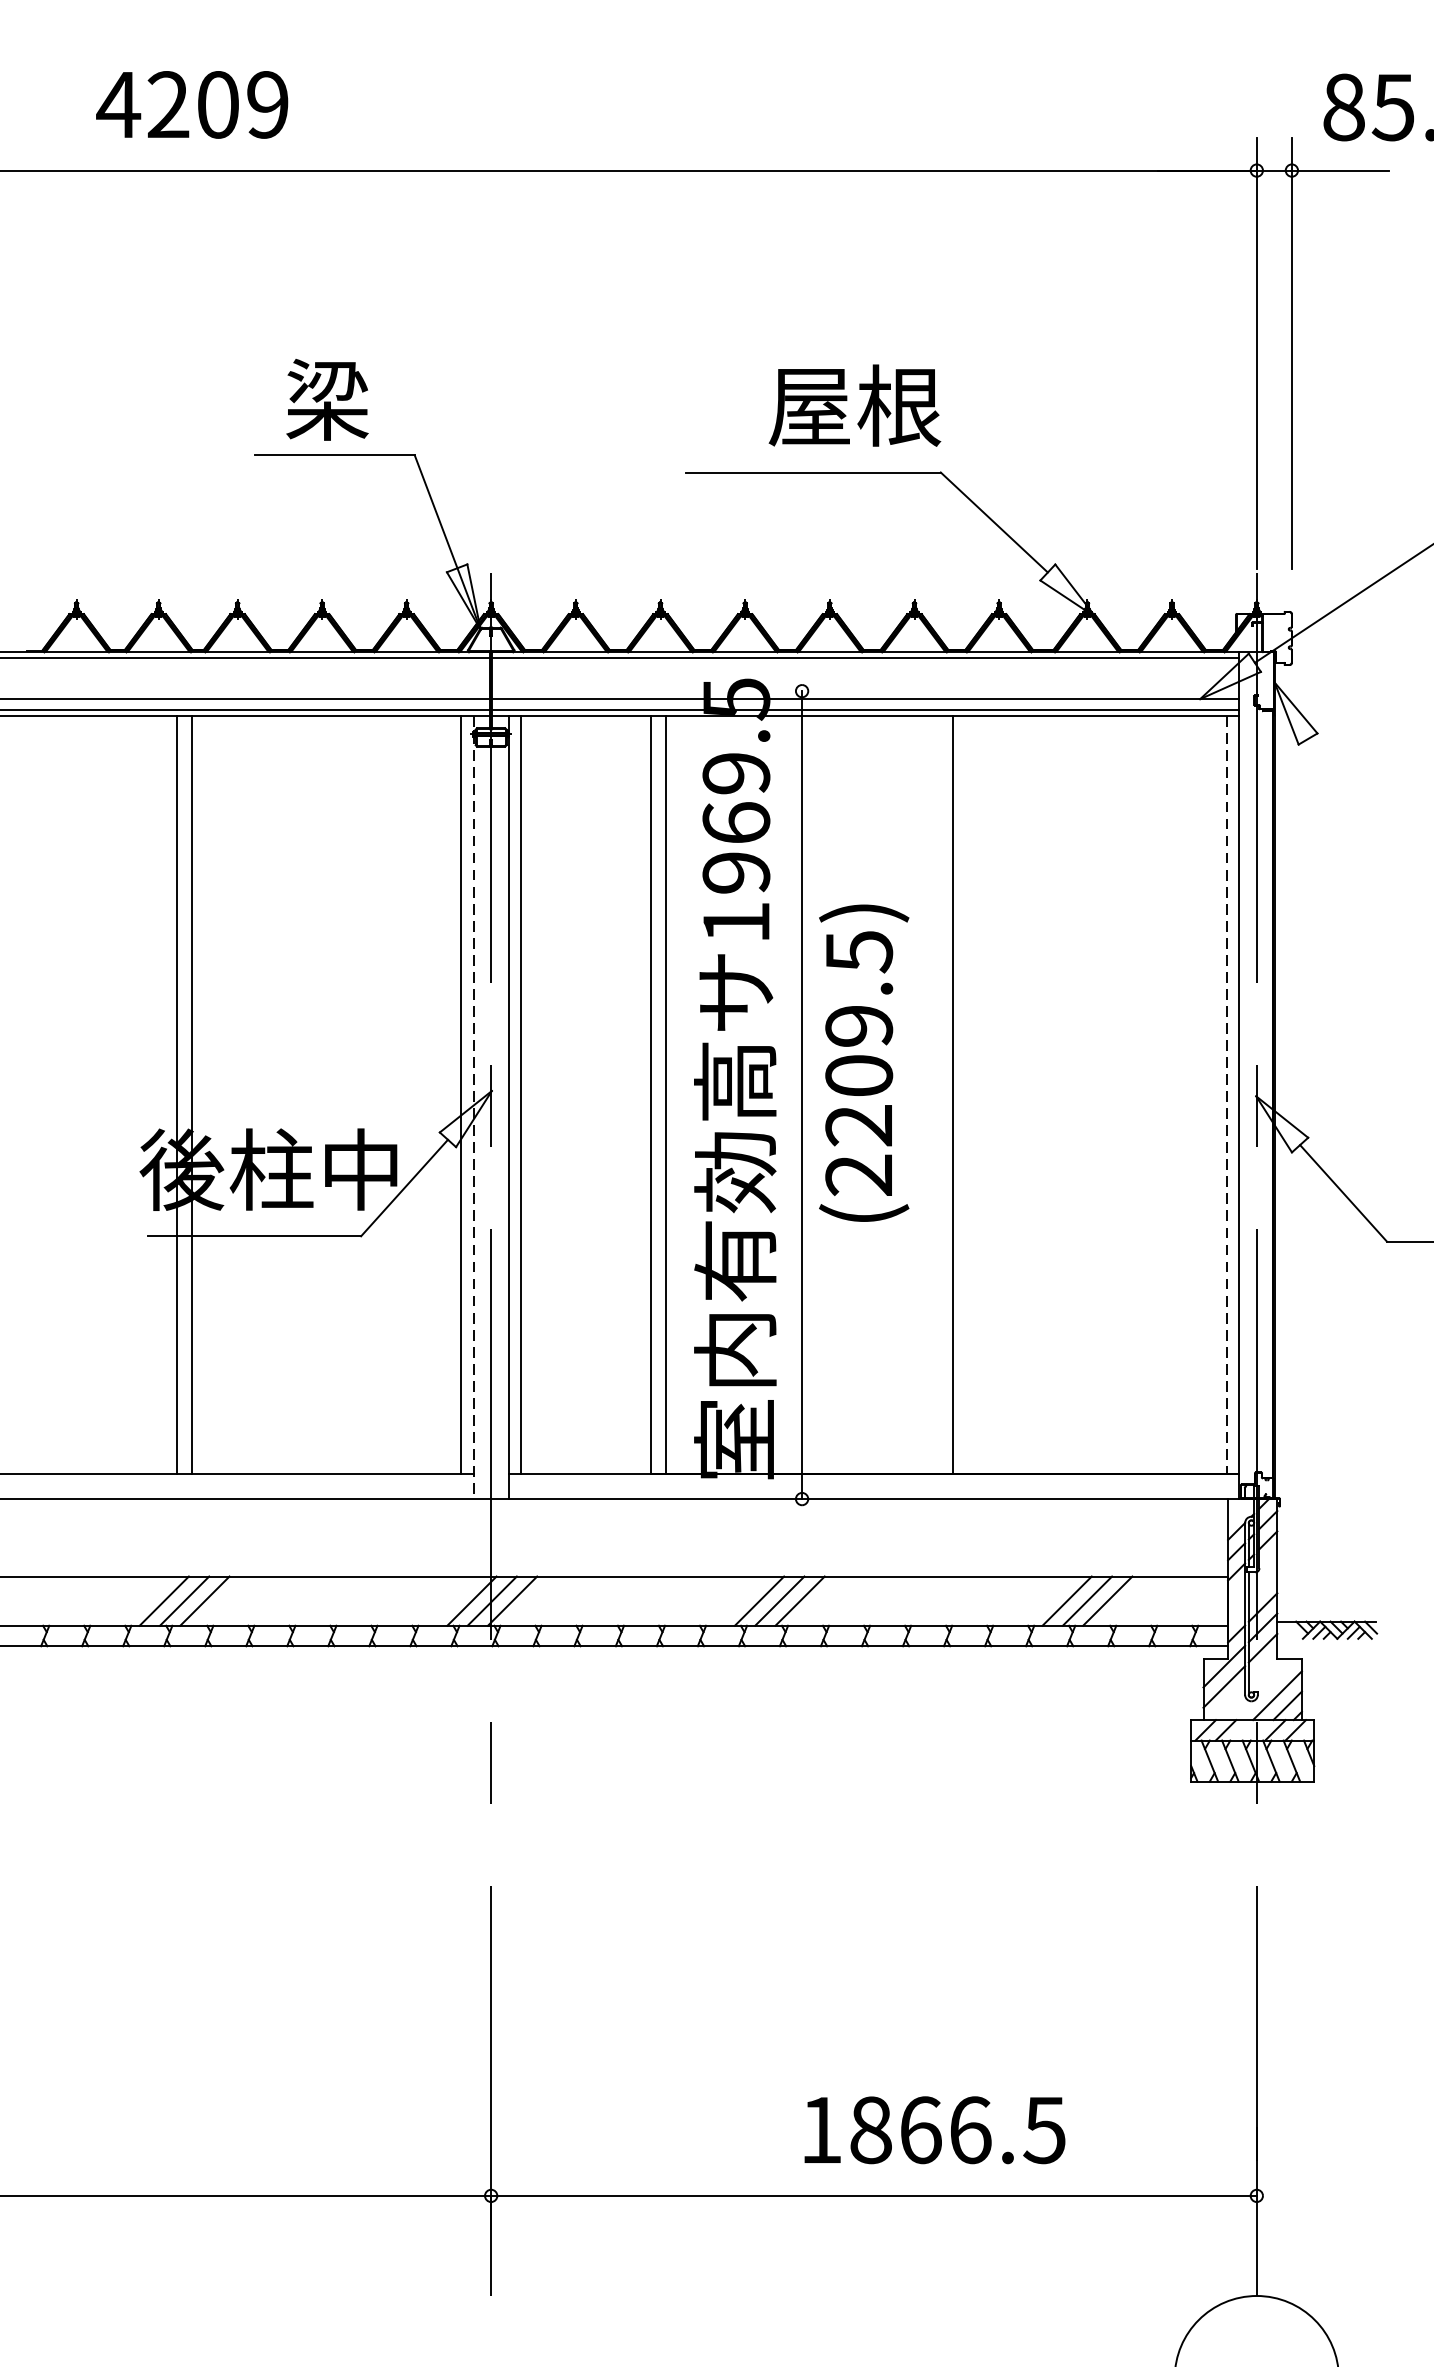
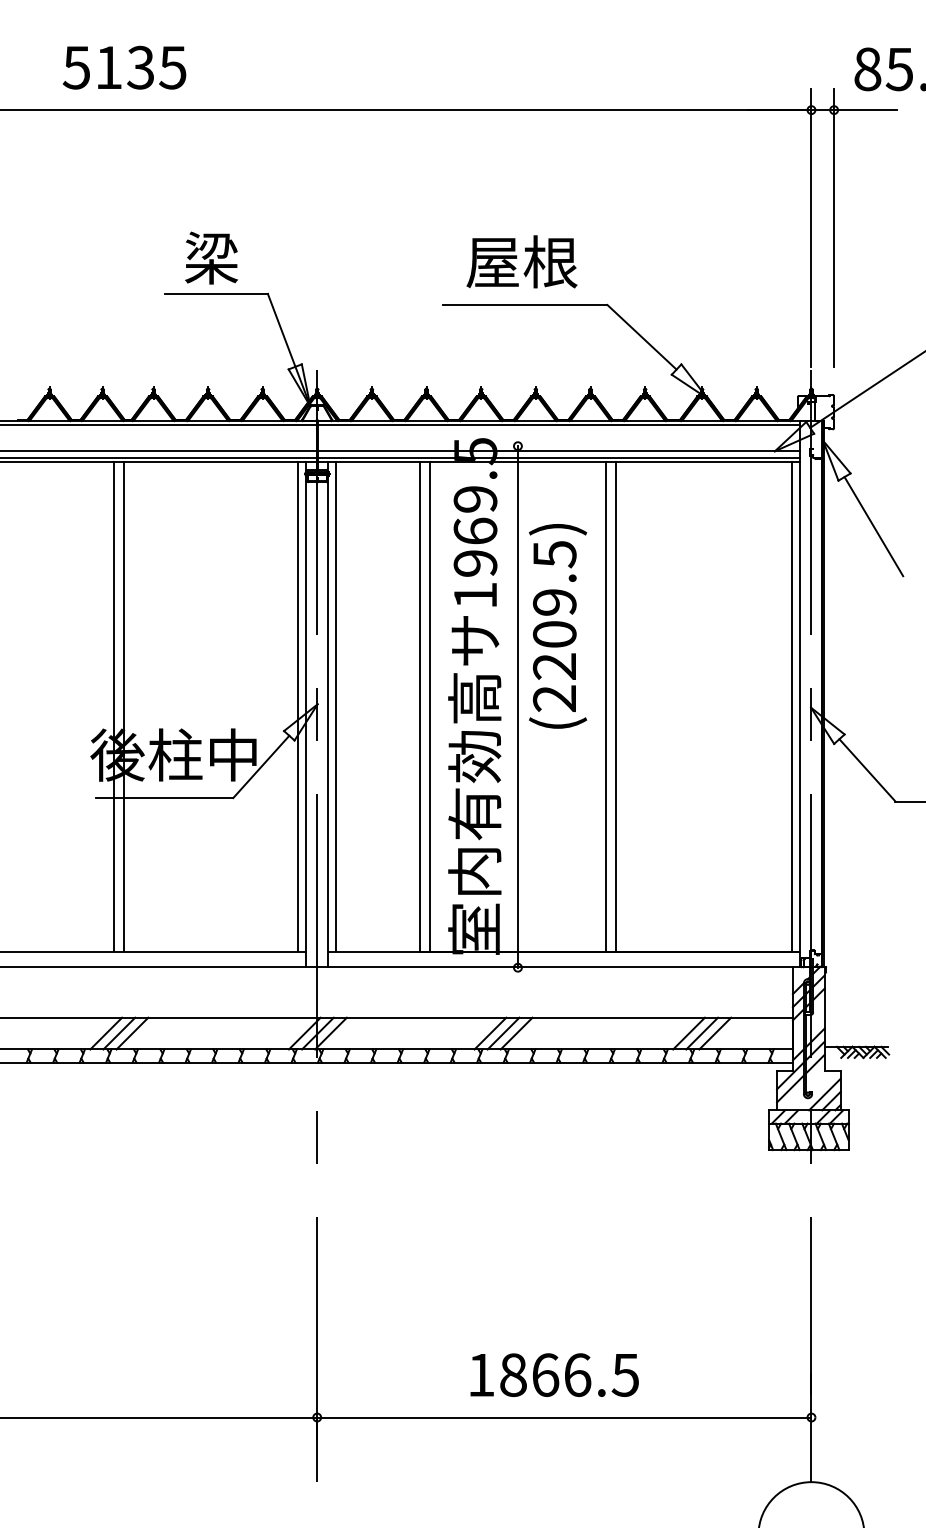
text: (192, 104) -> (124, 67), 4209 -> 5135
text: (854, 405) -> (521, 261), moved
line: (1352, 815) -> (873, 526), added
text: (864, 1063) -> (558, 626), moved
line: (937, 1094) -> (605, 706), added
line: (1227, 1094) -> (792, 706), dashed -> solid
line: (473, 1106) -> (305, 714), dashed -> solid
text: (934, 2129) -> (554, 1374), moved

